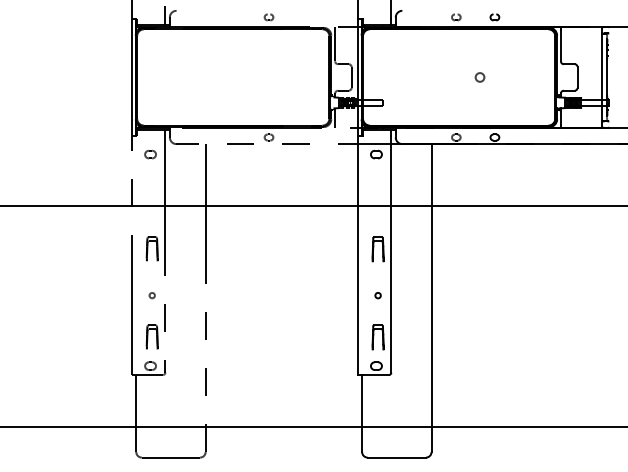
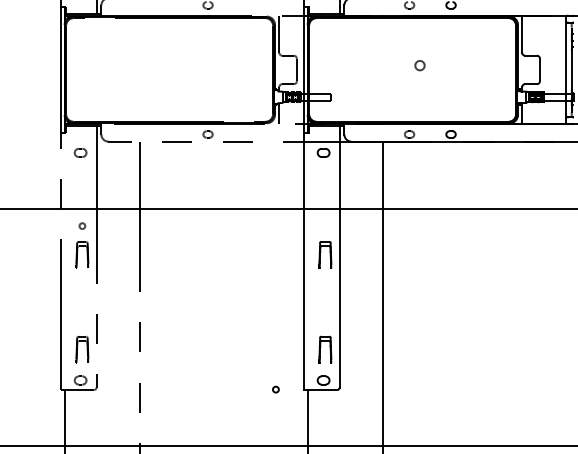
circle: (479, 77) -> (419, 65), moved
circle: (151, 295) -> (81, 225), moved
circle: (377, 295) -> (275, 389), moved

